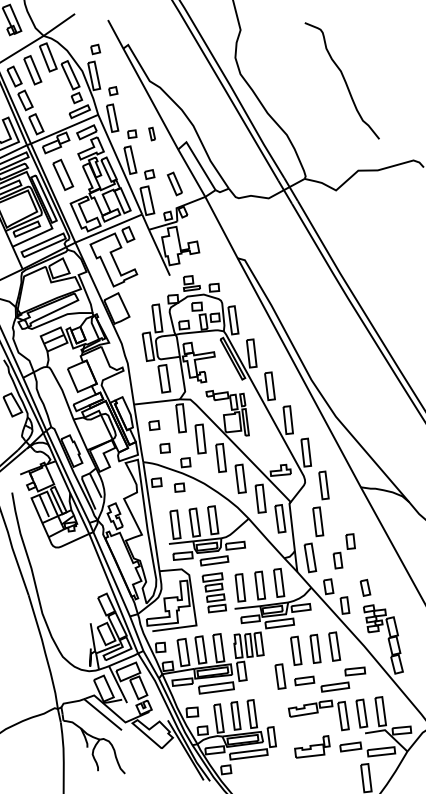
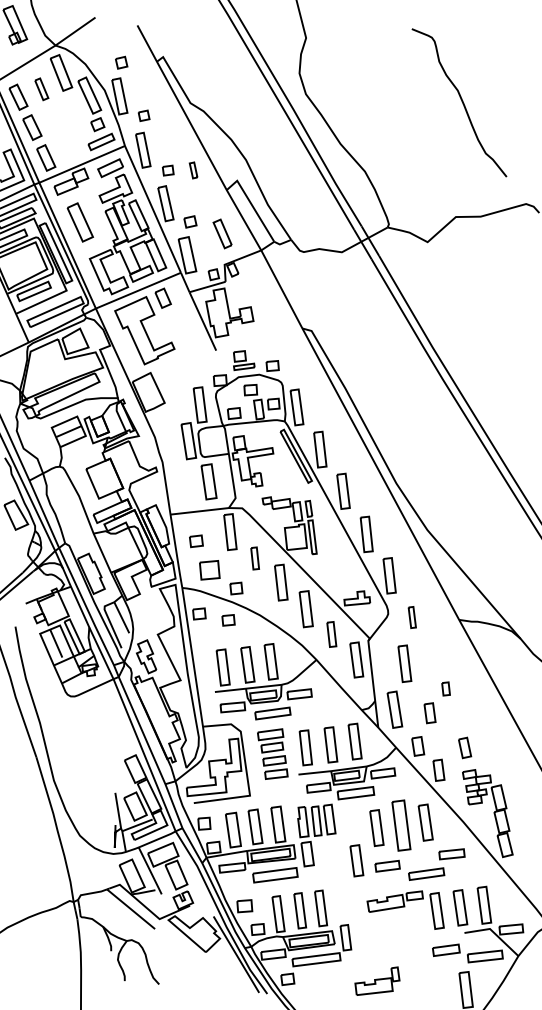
part: (32, 70) -> (41, 89), size x0.6
curve: (343, 79) -> (461, 101), moved
part: (200, 439) -> (254, 558), size x0.6
part: (165, 448) -> (210, 570), size x1.6
part: (324, 485) -> (412, 617), size x0.6
part: (260, 498) -> (331, 634), size x0.7
part: (350, 541) -> (445, 688), size x0.7
part: (315, 648) -> (401, 825), size x1.4
part: (312, 746) -> (377, 980), moved

